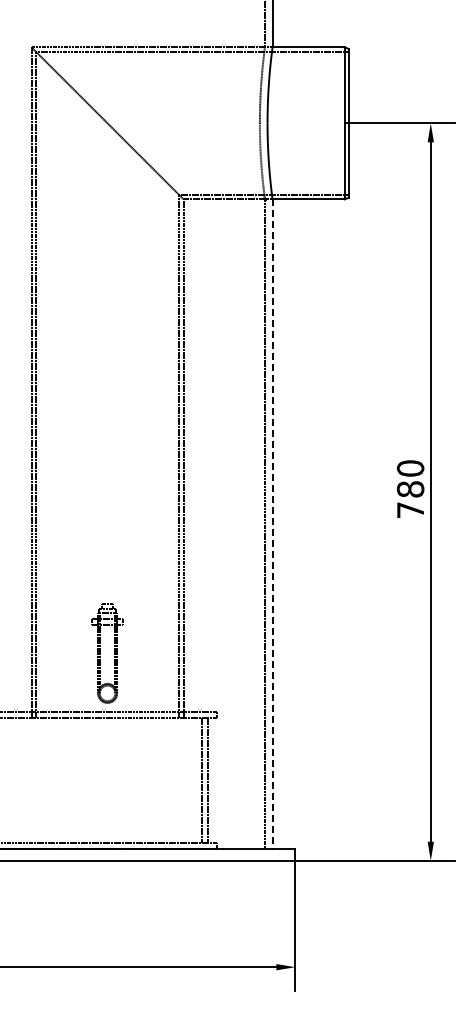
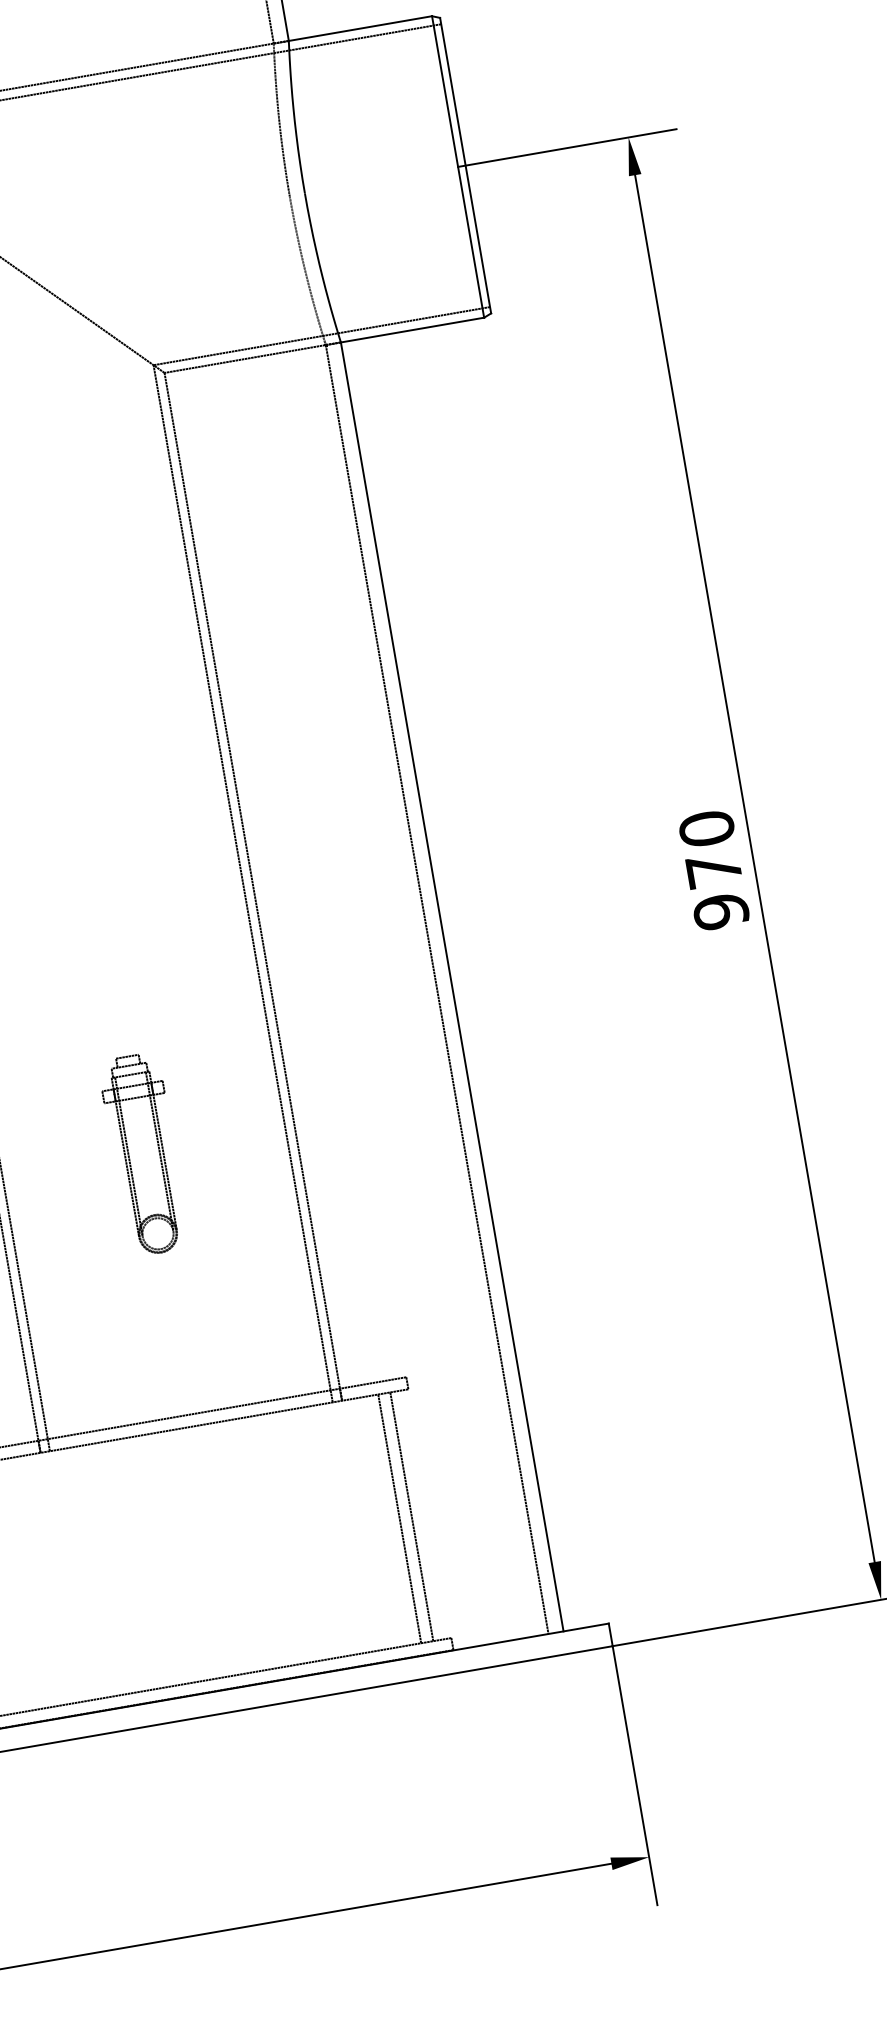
text: (410, 499) -> (717, 890), 780 -> 970
line: (272, 524) -> (452, 987), dashed -> solid
part: (100, 653) -> (130, 1157), moved

